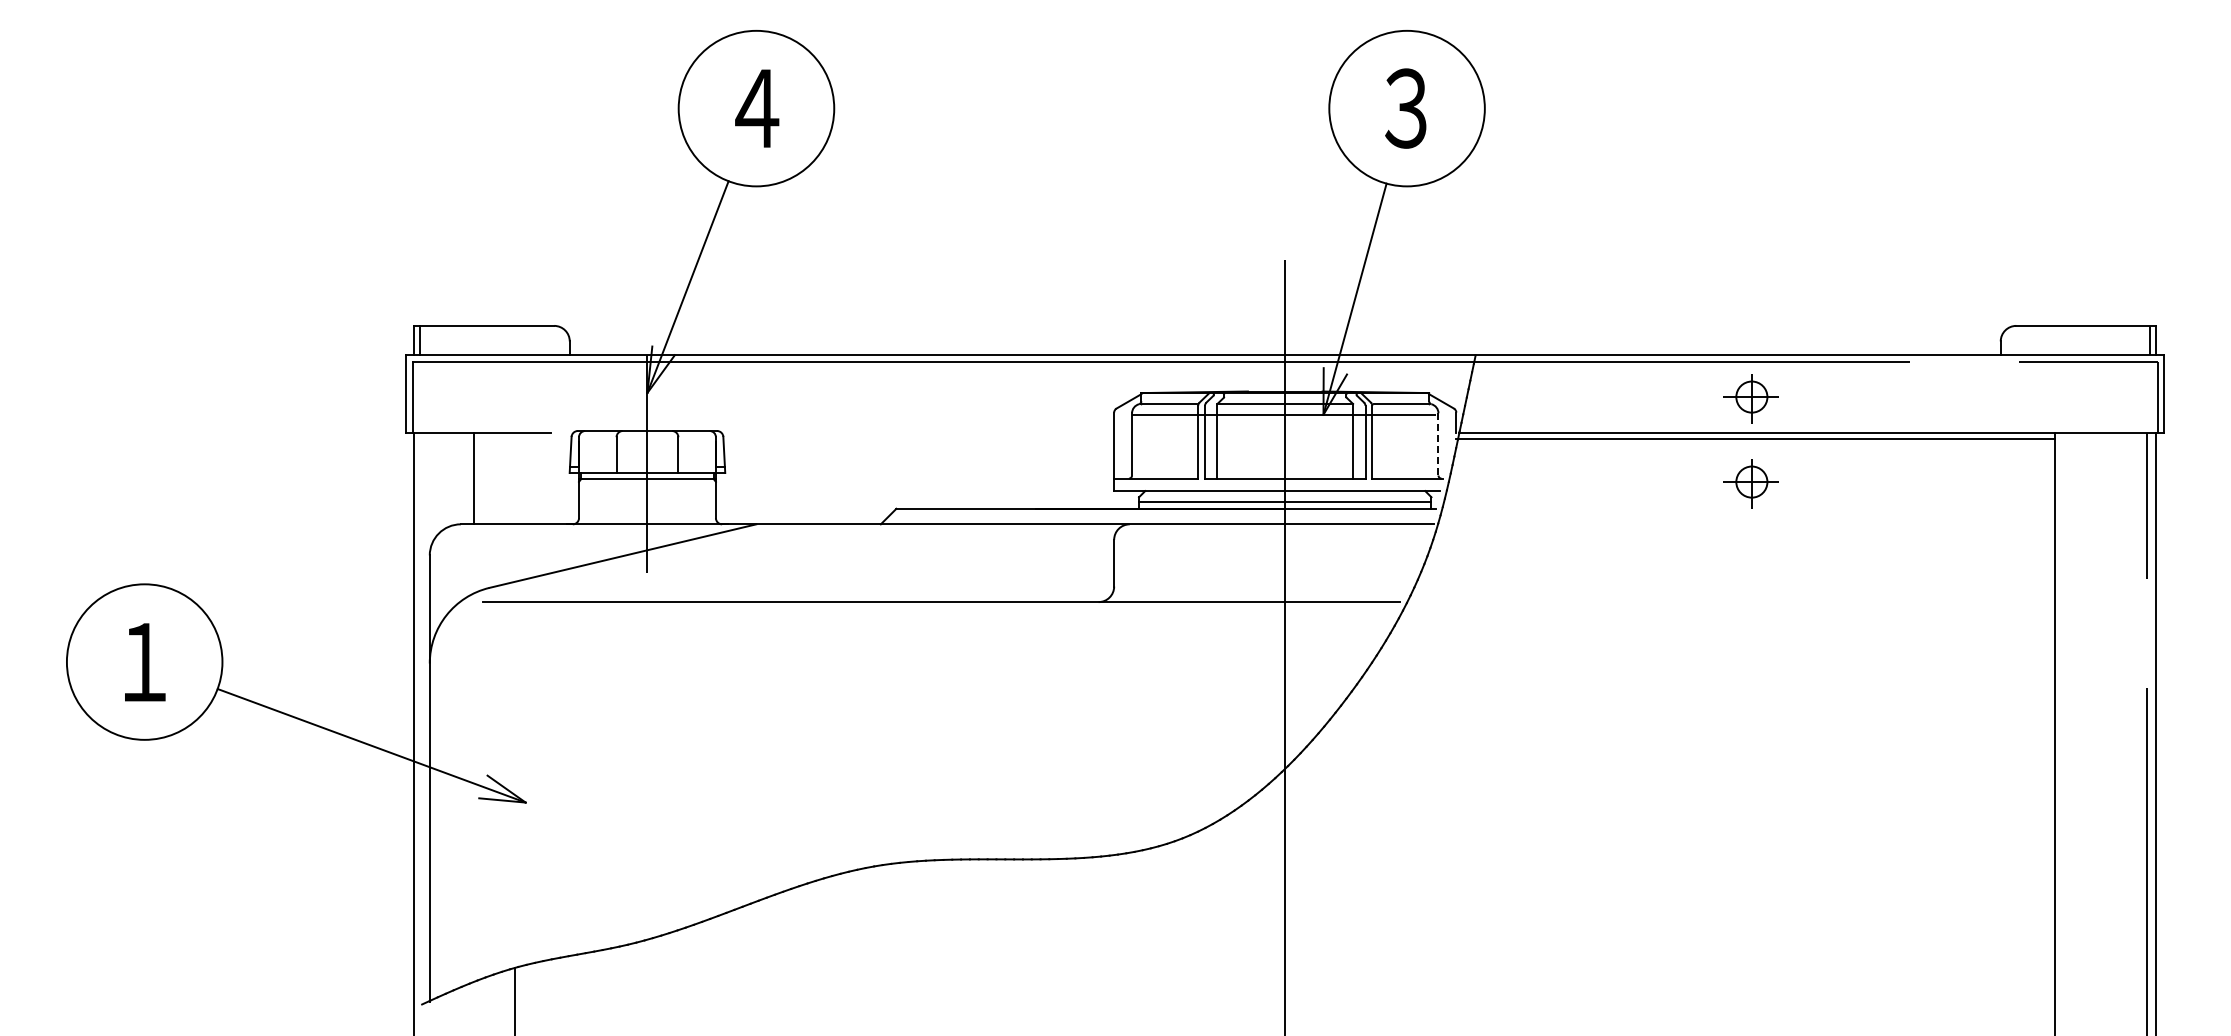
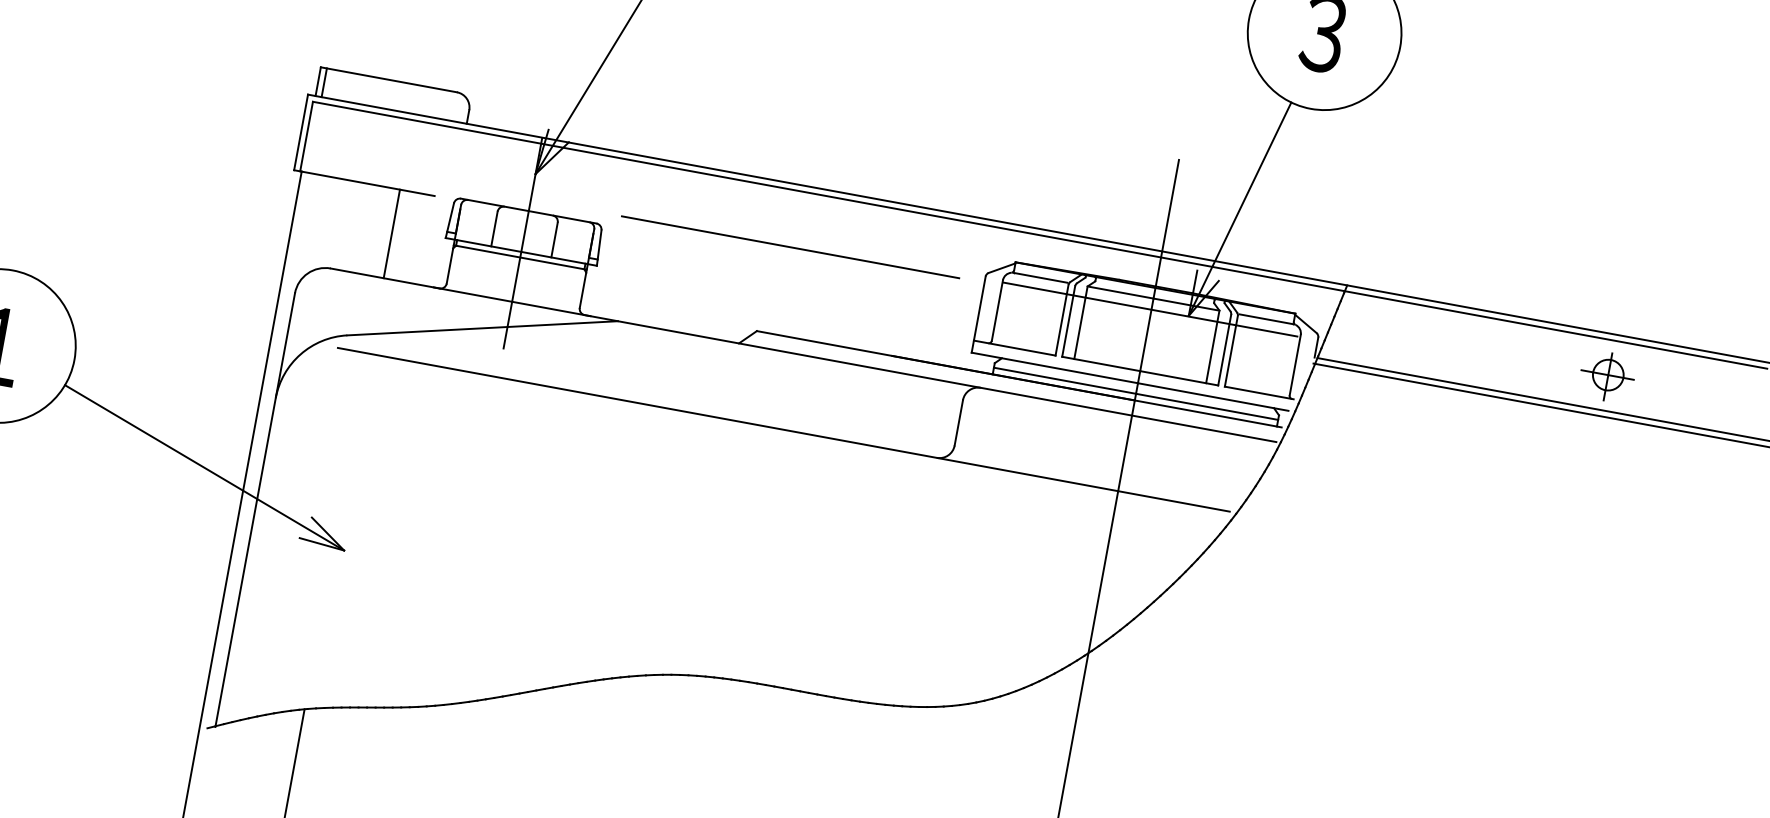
line: (914, 419) -> (790, 247), added
line: (1438, 443) -> (1295, 364), dashed -> solid
line: (474, 478) -> (392, 233), moved
part: (1750, 483) -> (1591, 458), removed

